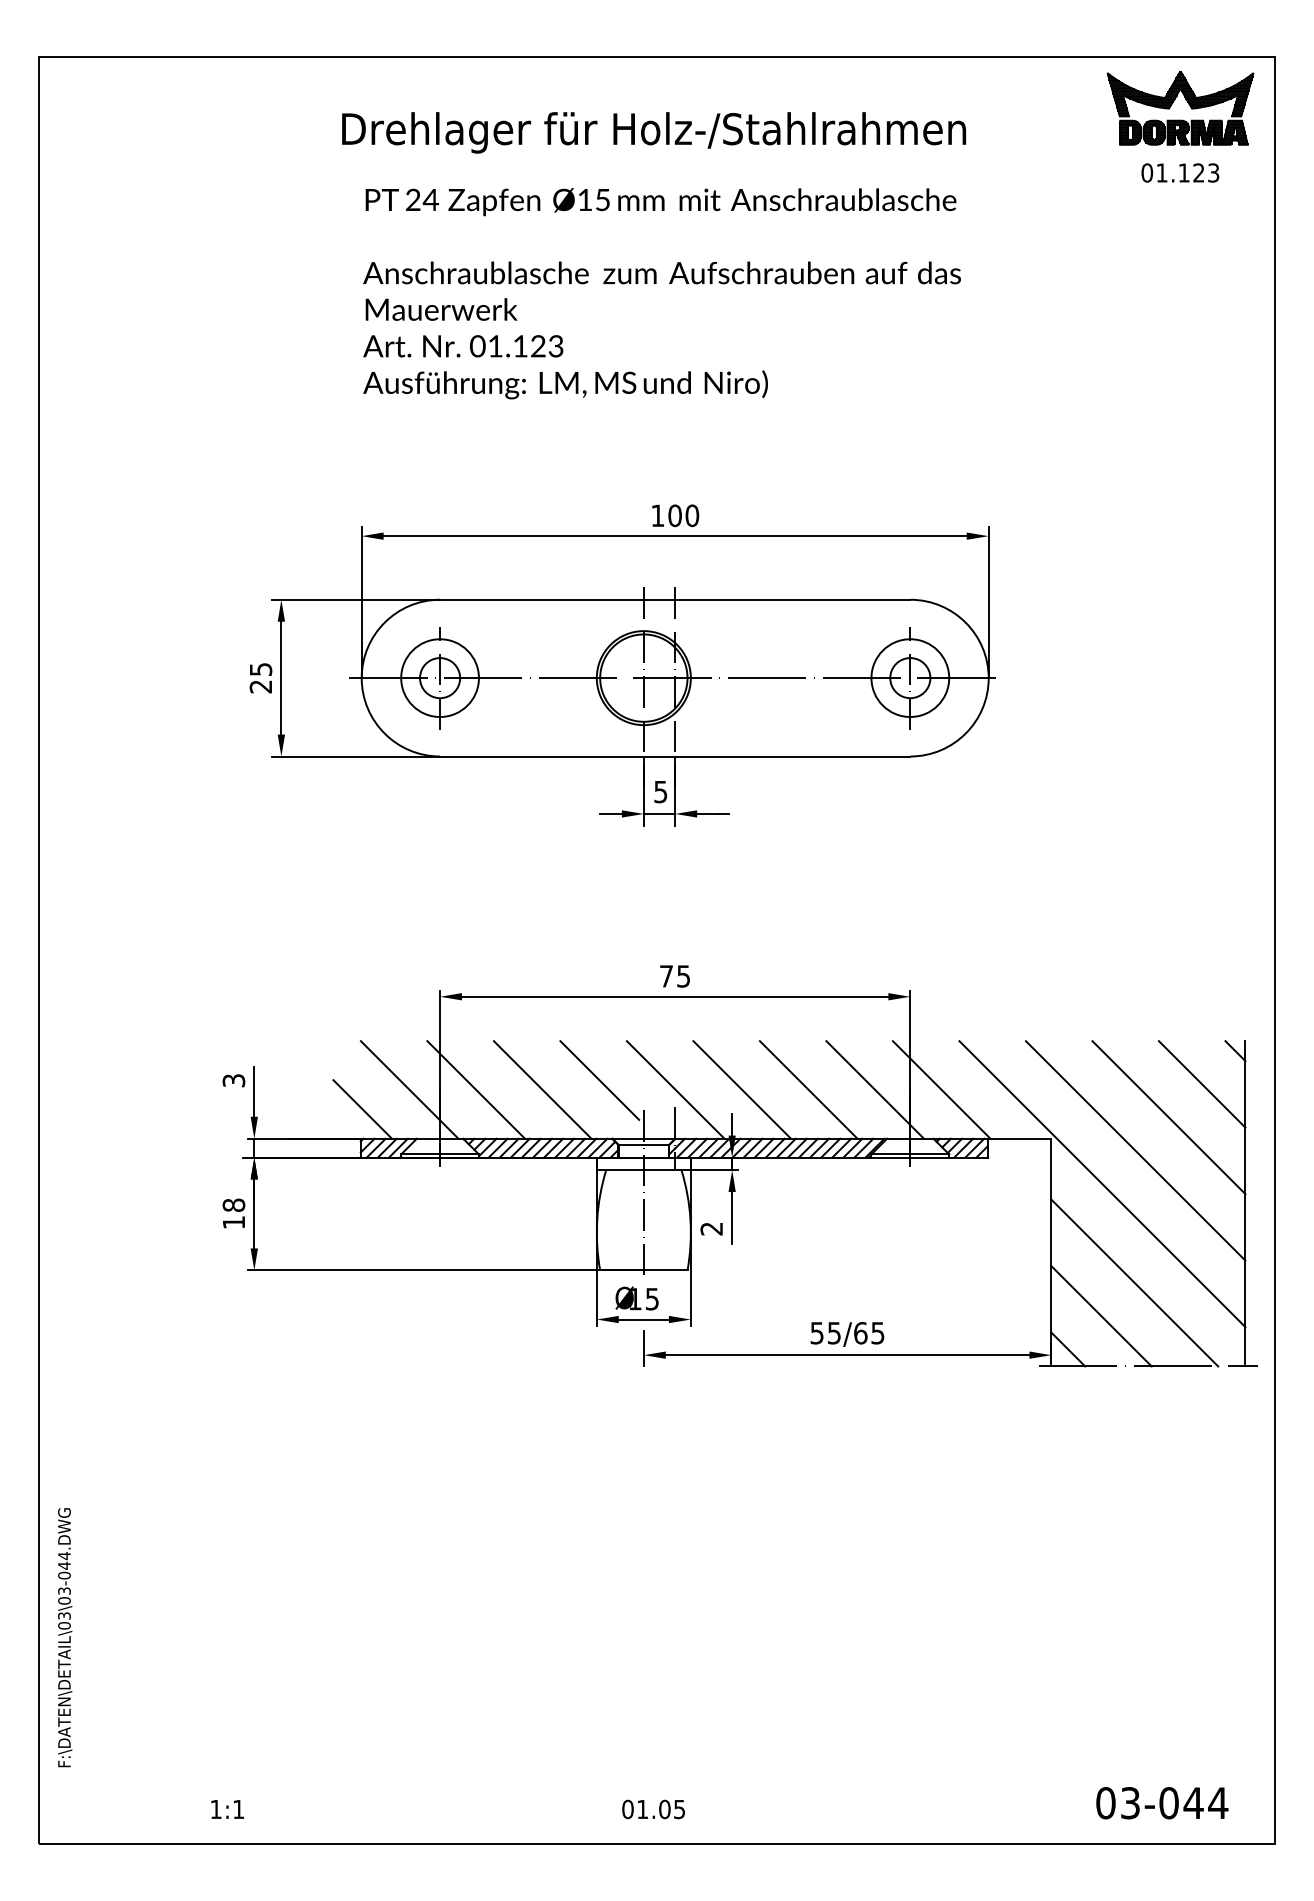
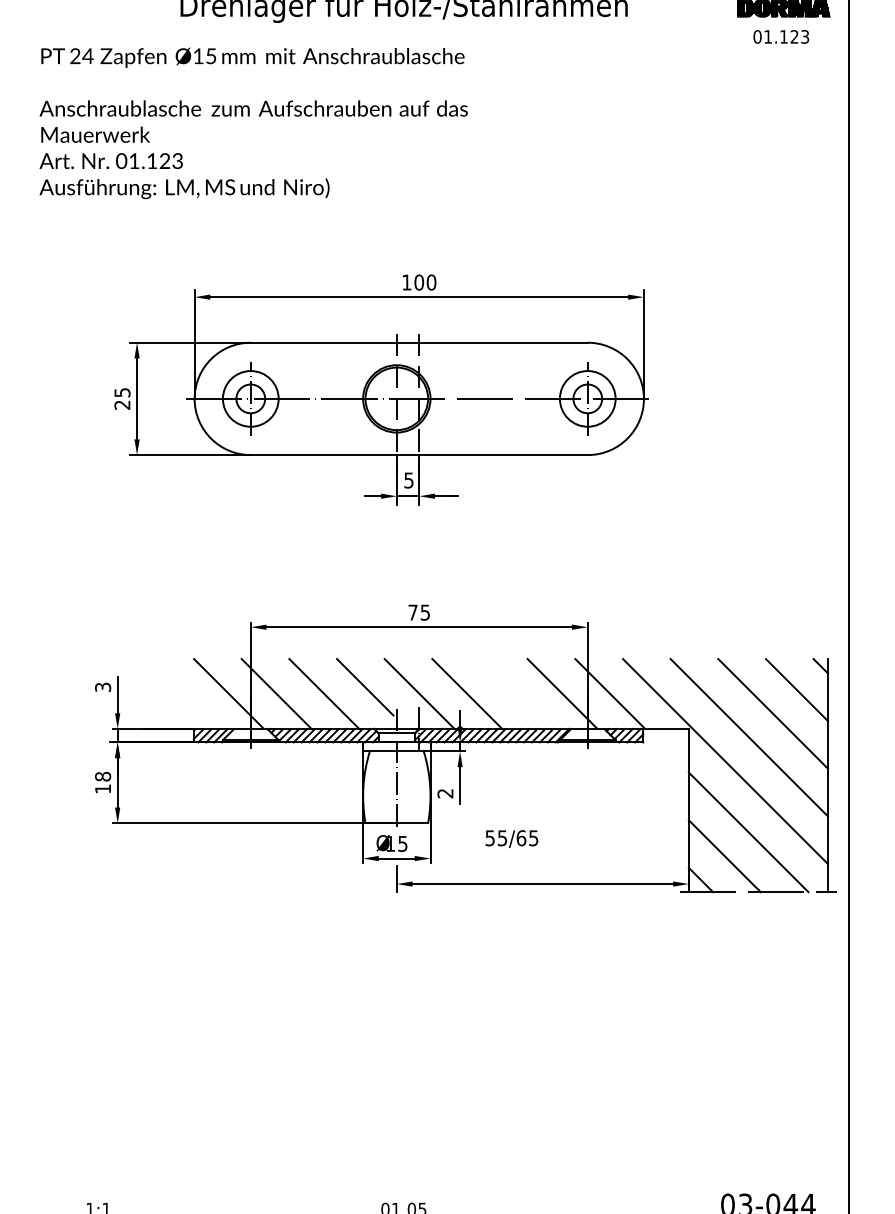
text: (661, 293) -> (253, 123), moved
line: (808, 1089) -> (514, 693), removed
line: (362, 1109) -> (195, 708), removed
text: (847, 1334) -> (511, 839), moved

